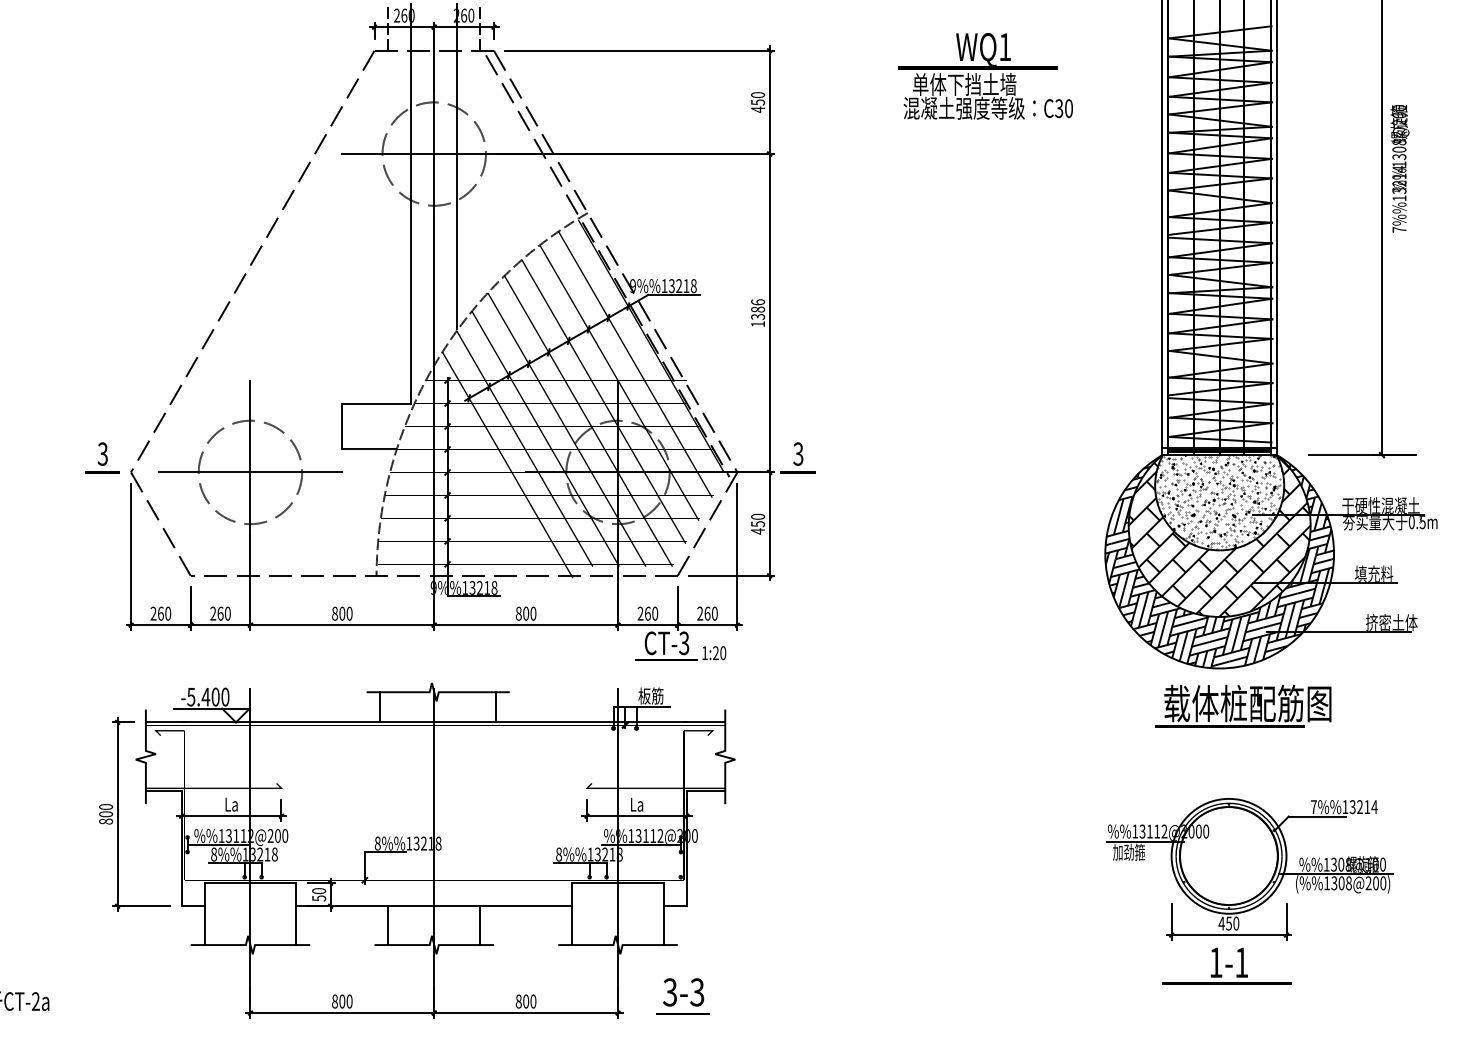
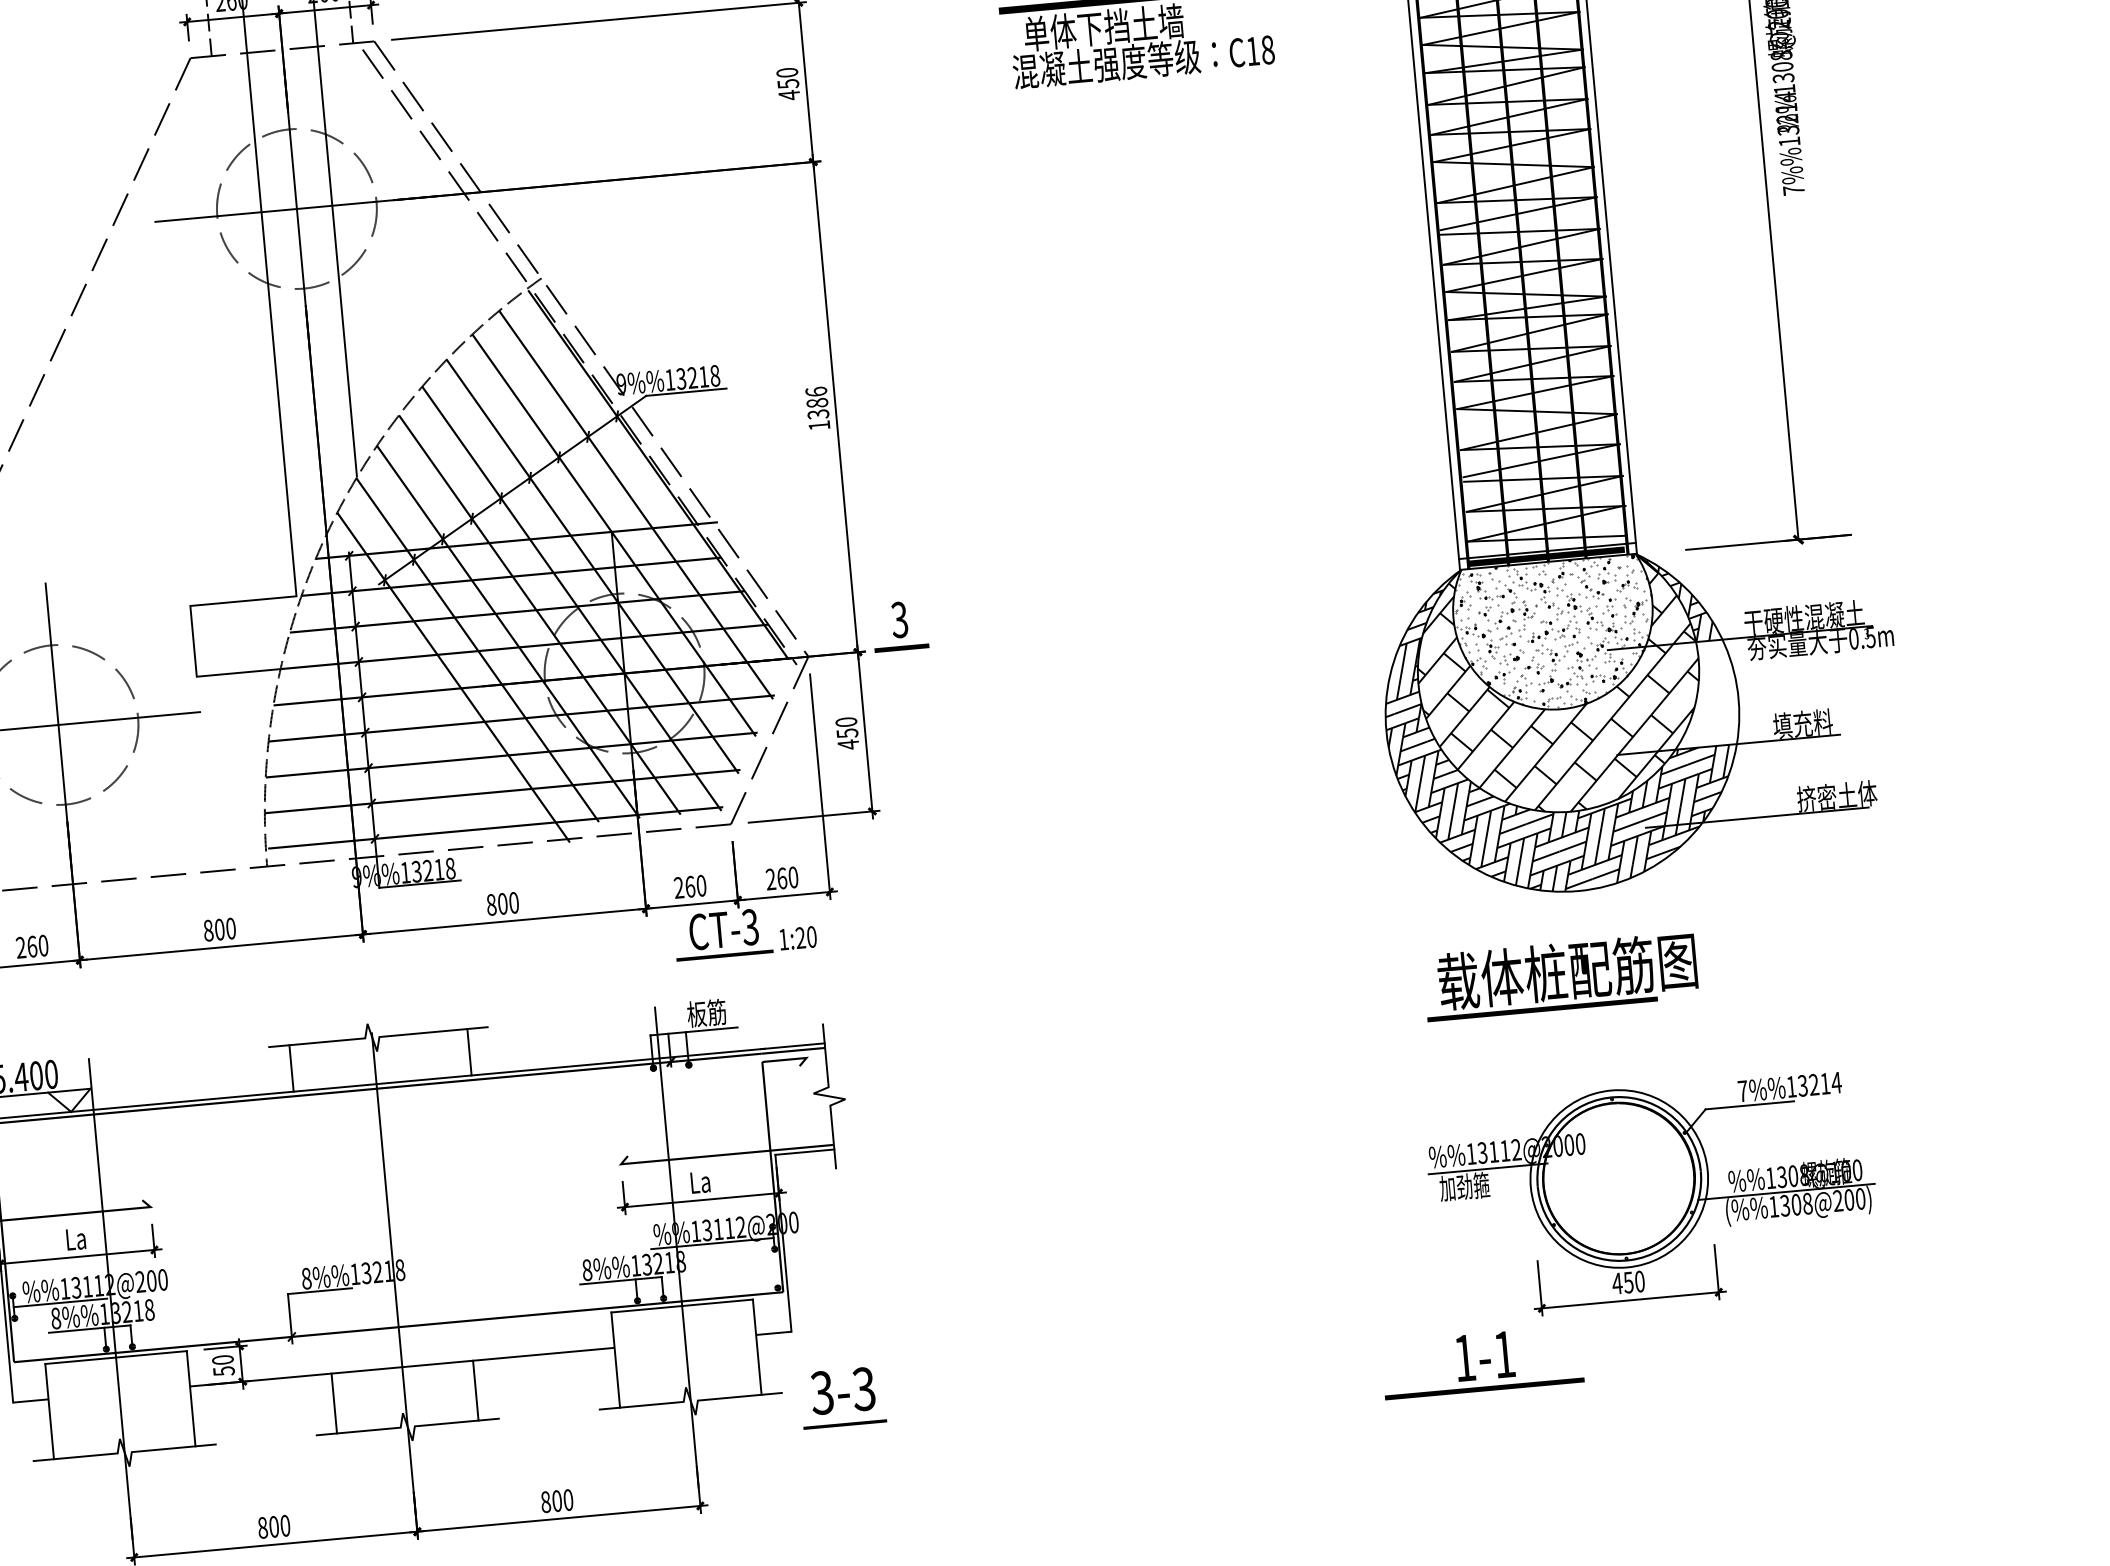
text: (1063, 108) -> (1259, 50), C30 -> C18
hatch: (1312, 549) -> (1704, 694), removed
text: (1243, 705) -> (1561, 974), moved
text: (1226, 965) -> (1481, 1361), moved
text: (682, 996) -> (841, 1397), moved

